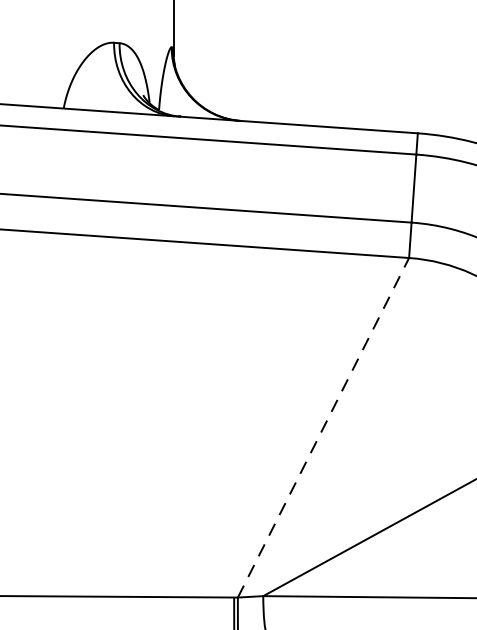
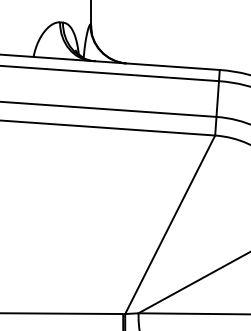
line: (324, 427) -> (170, 224), dashed -> solid

